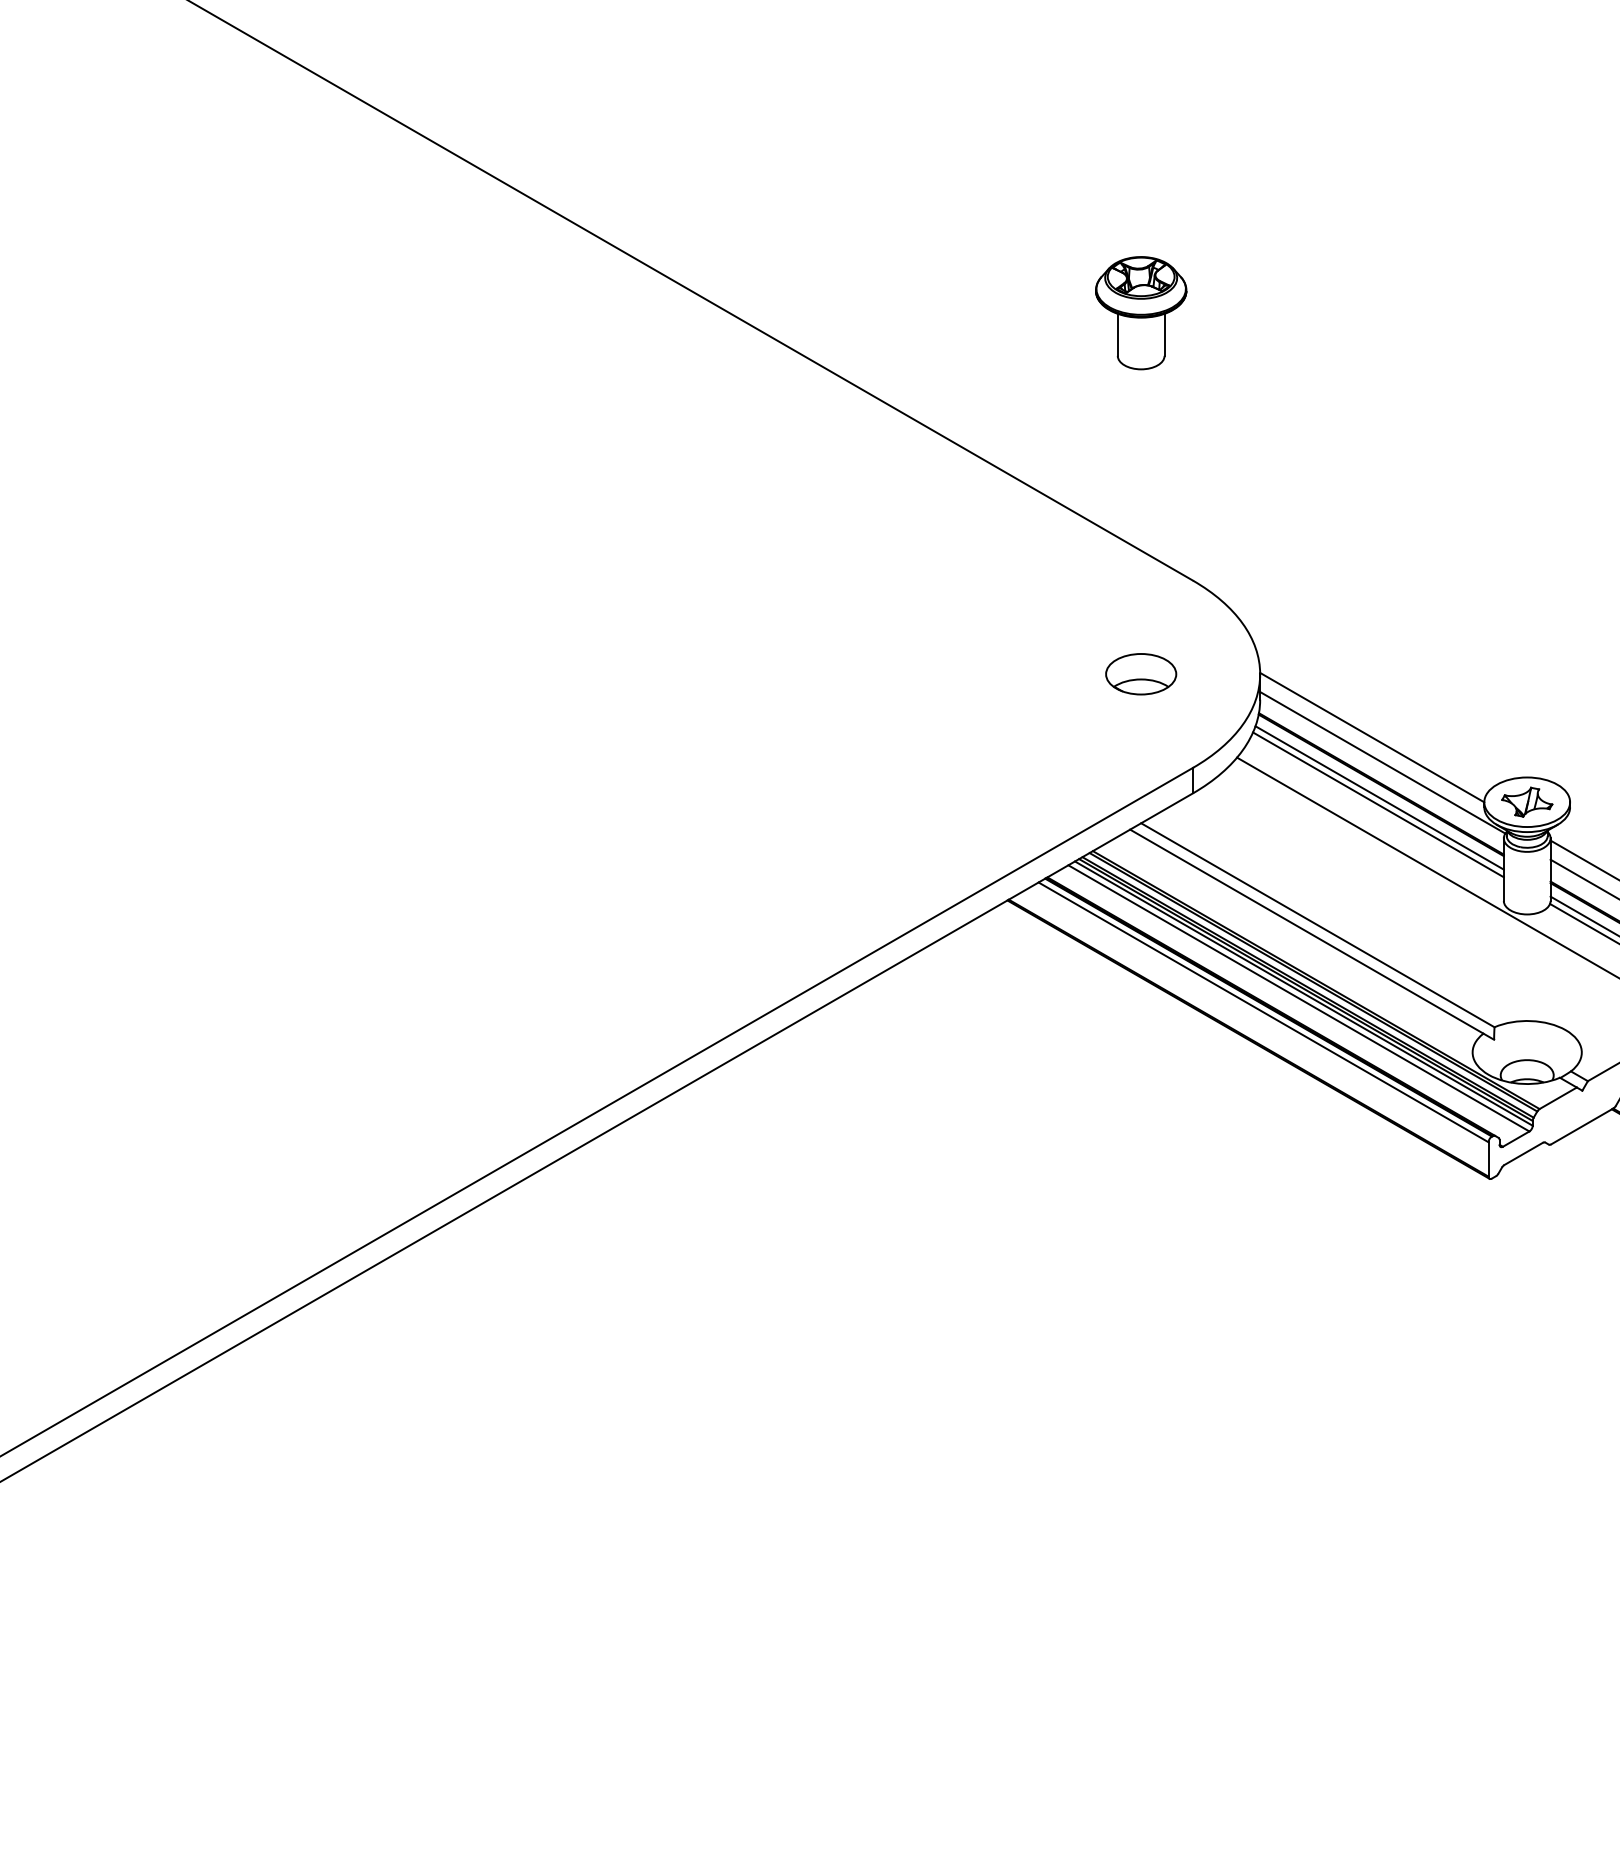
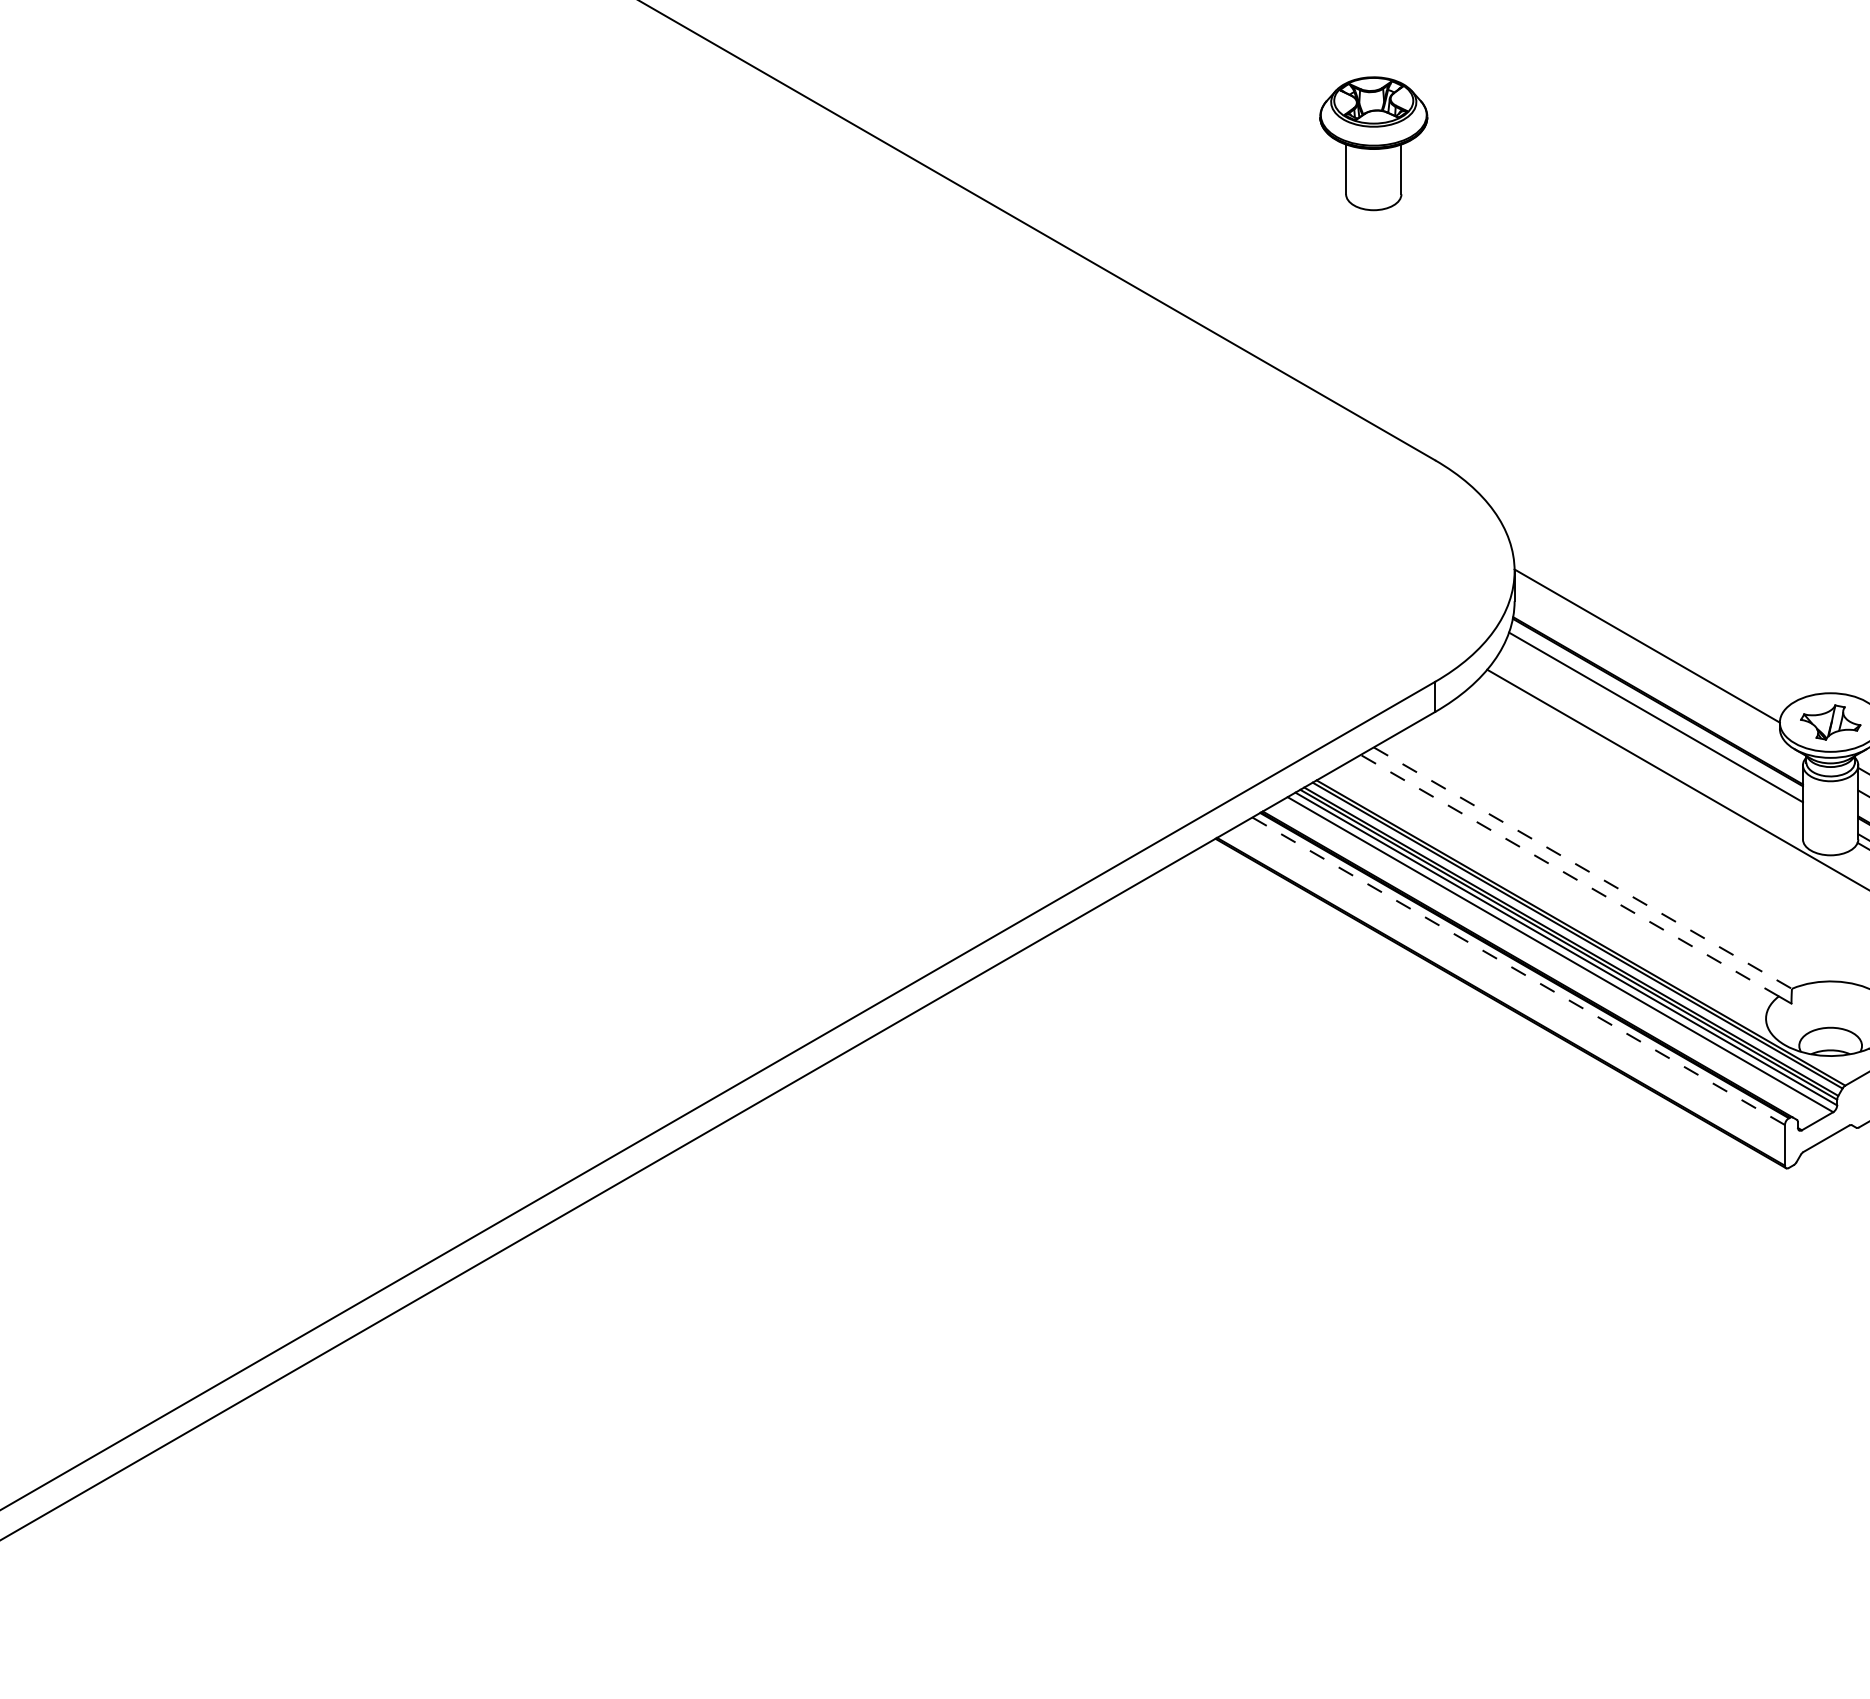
part: (1141, 674) -> (1374, 571), removed
line: (1382, 762) -> (1659, 675), removed
line: (1378, 804) -> (1654, 725), removed
line: (1318, 925) -> (1583, 868), solid -> dashed
line: (1306, 931) -> (1569, 875), solid -> dashed
line: (1263, 1012) -> (1518, 971), solid -> dashed

